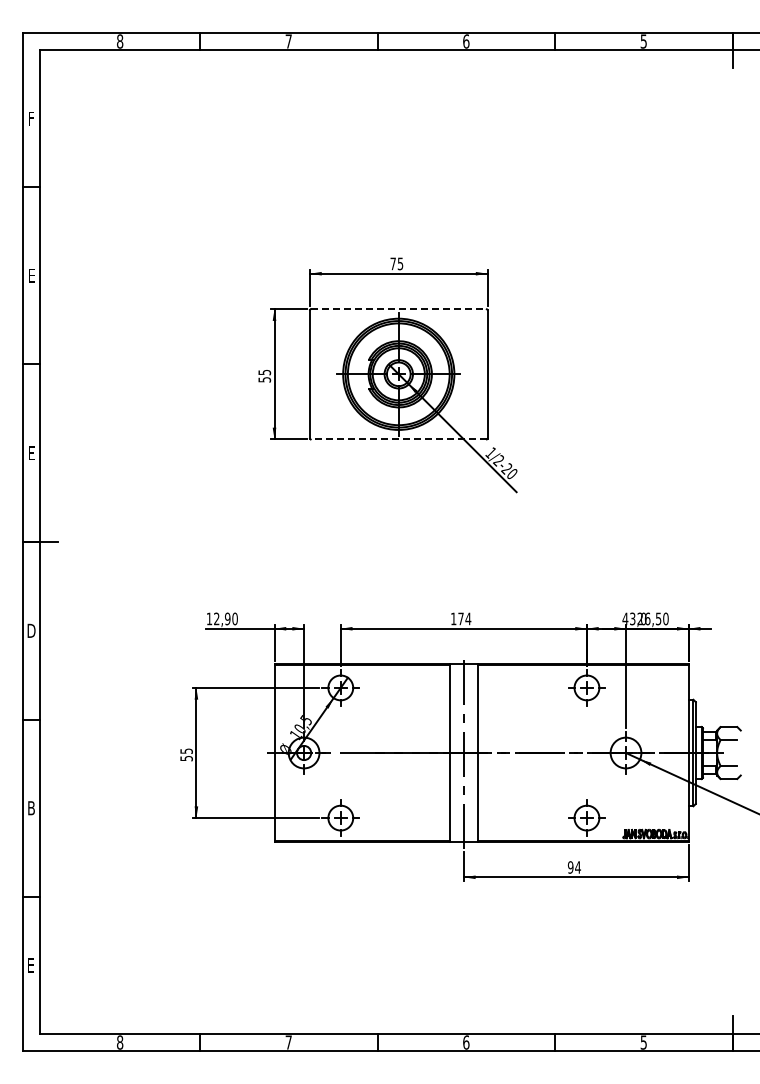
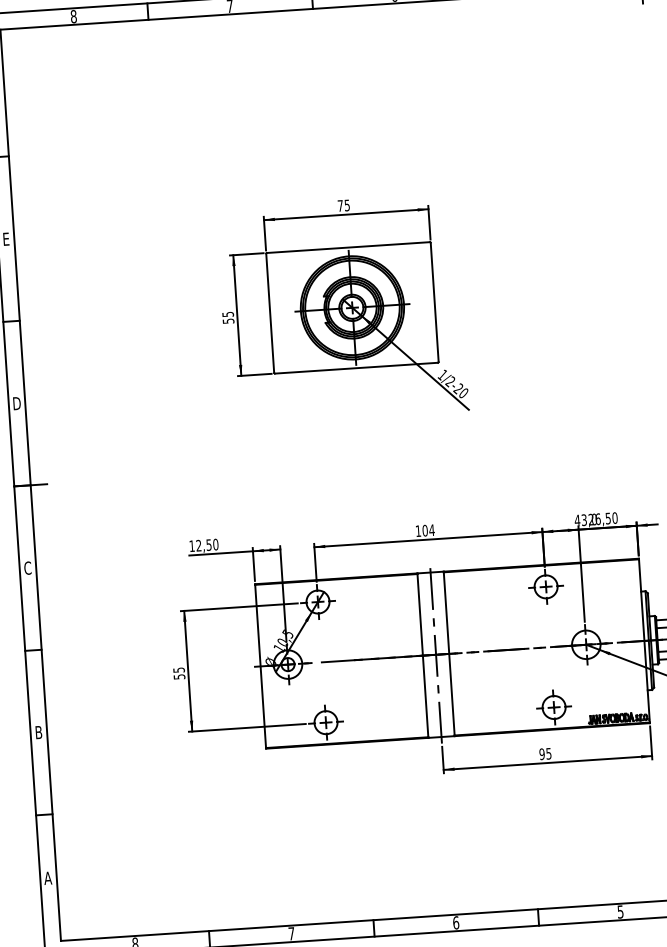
line: (399, 309) -> (349, 247), dashed -> solid
line: (398, 439) -> (356, 368), dashed -> solid
text: (31, 453) -> (17, 403), E -> D
text: (227, 618) -> (208, 544), 12,90 -> 12,50
text: (460, 618) -> (424, 530), 174 -> 104
text: (31, 630) -> (27, 567), D -> C
text: (577, 867) -> (548, 753), 94 -> 95
text: (30, 965) -> (47, 878), E -> A

